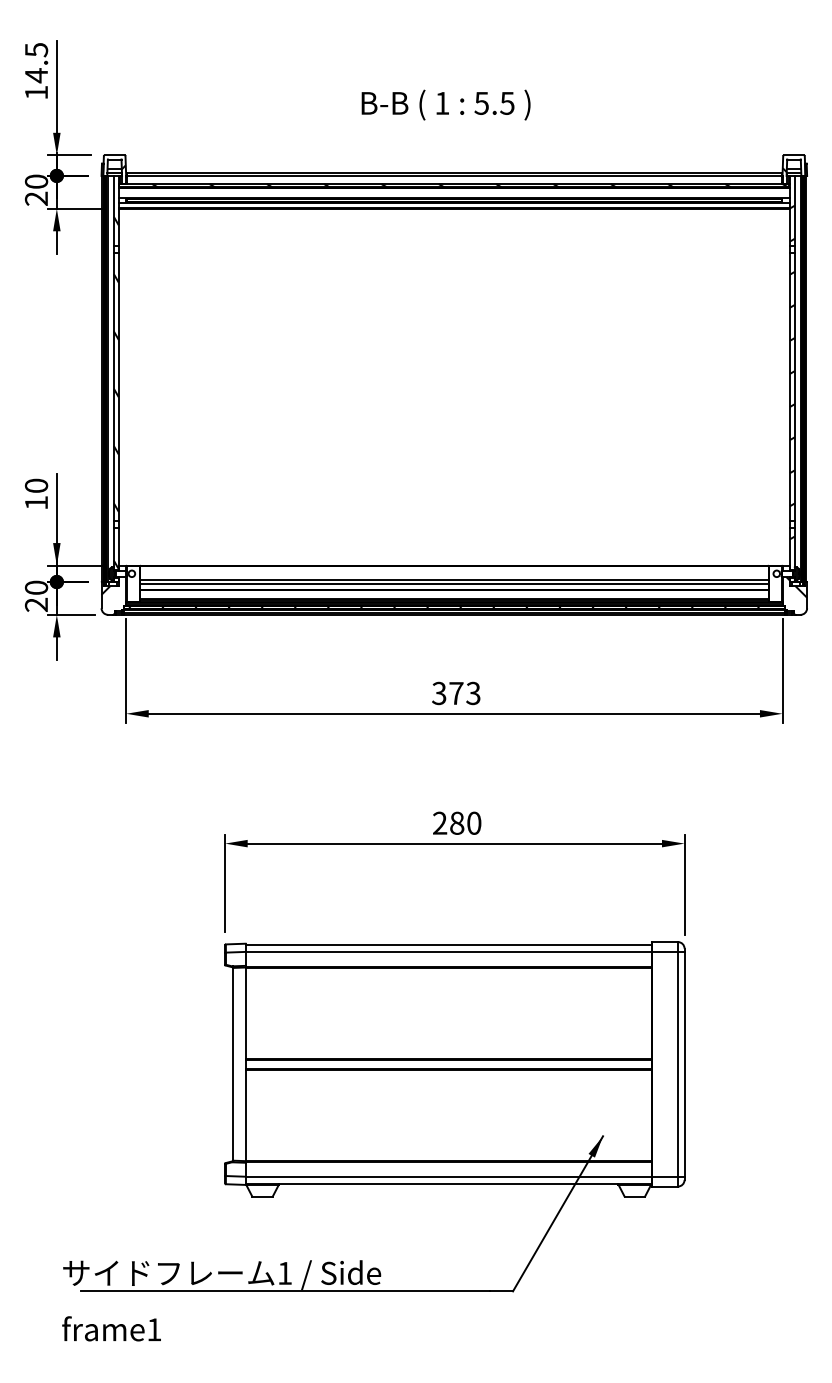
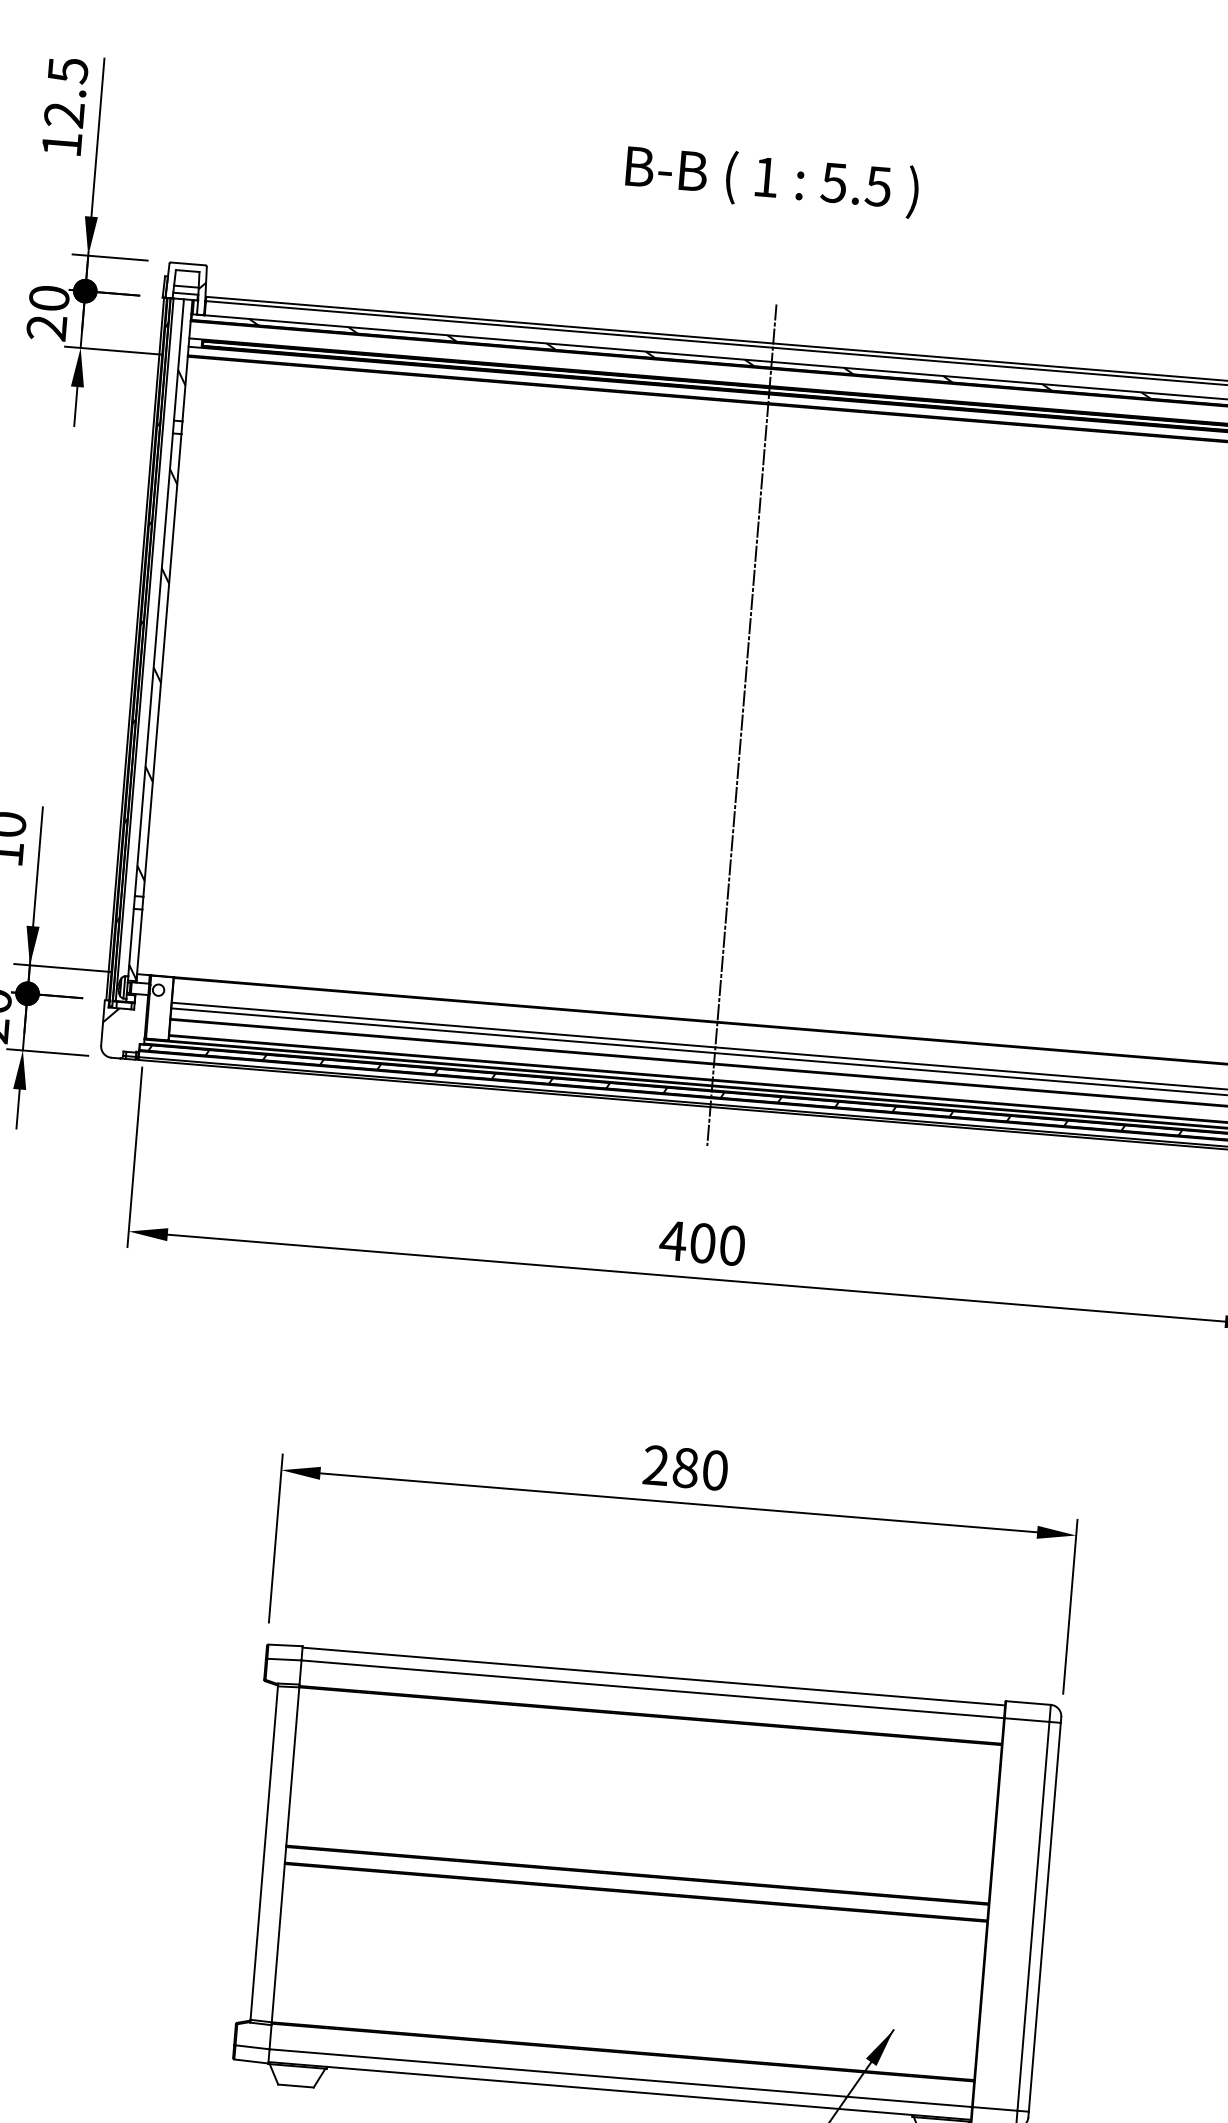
text: (35, 75) -> (62, 114), 14.5 -> 12.5
text: (445, 104) -> (771, 179), moved
line: (454, 393) -> (742, 724), added
text: (455, 693) -> (701, 1243), 373 -> 400

